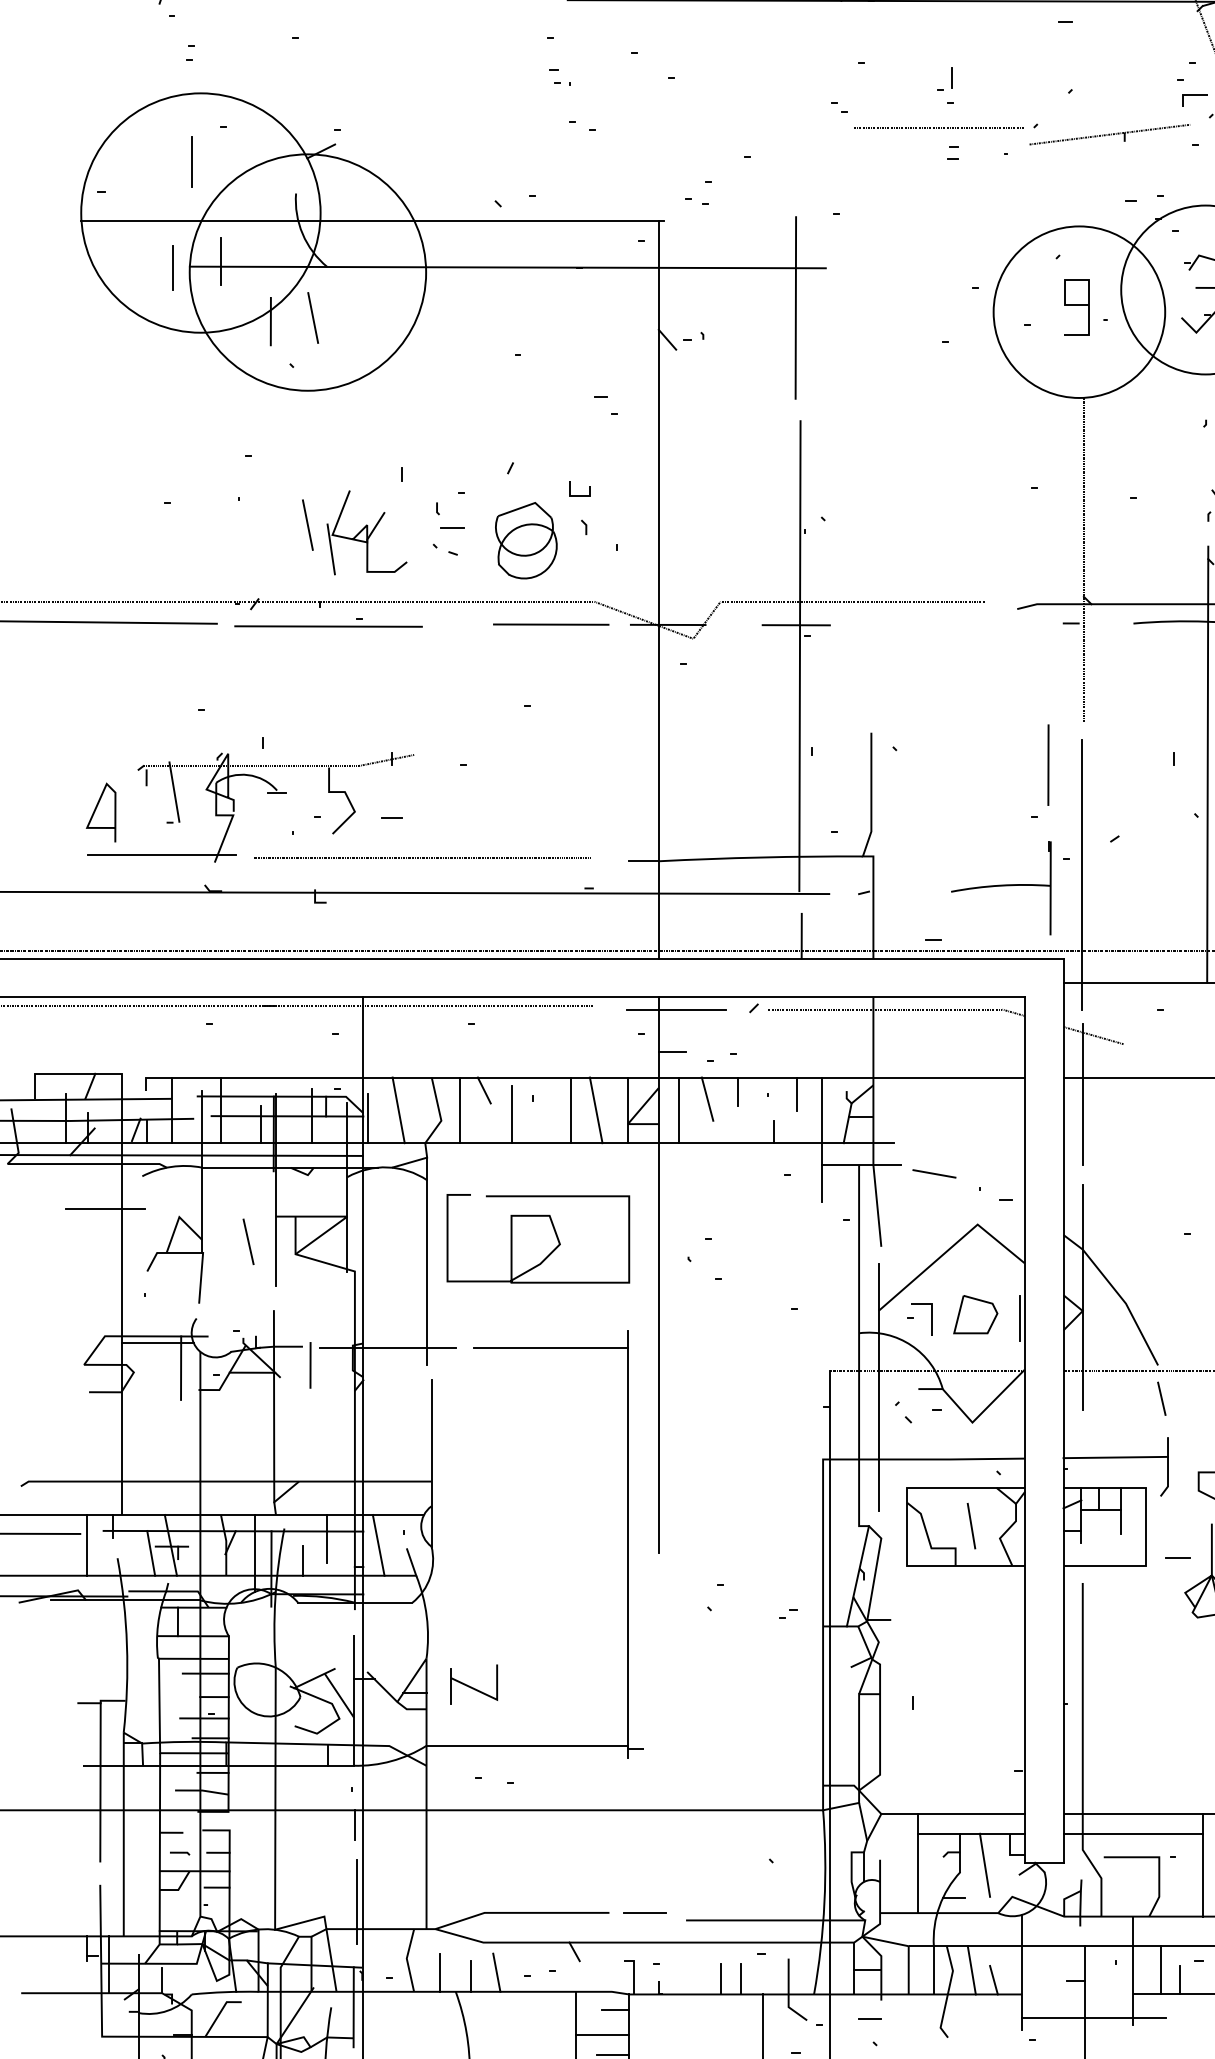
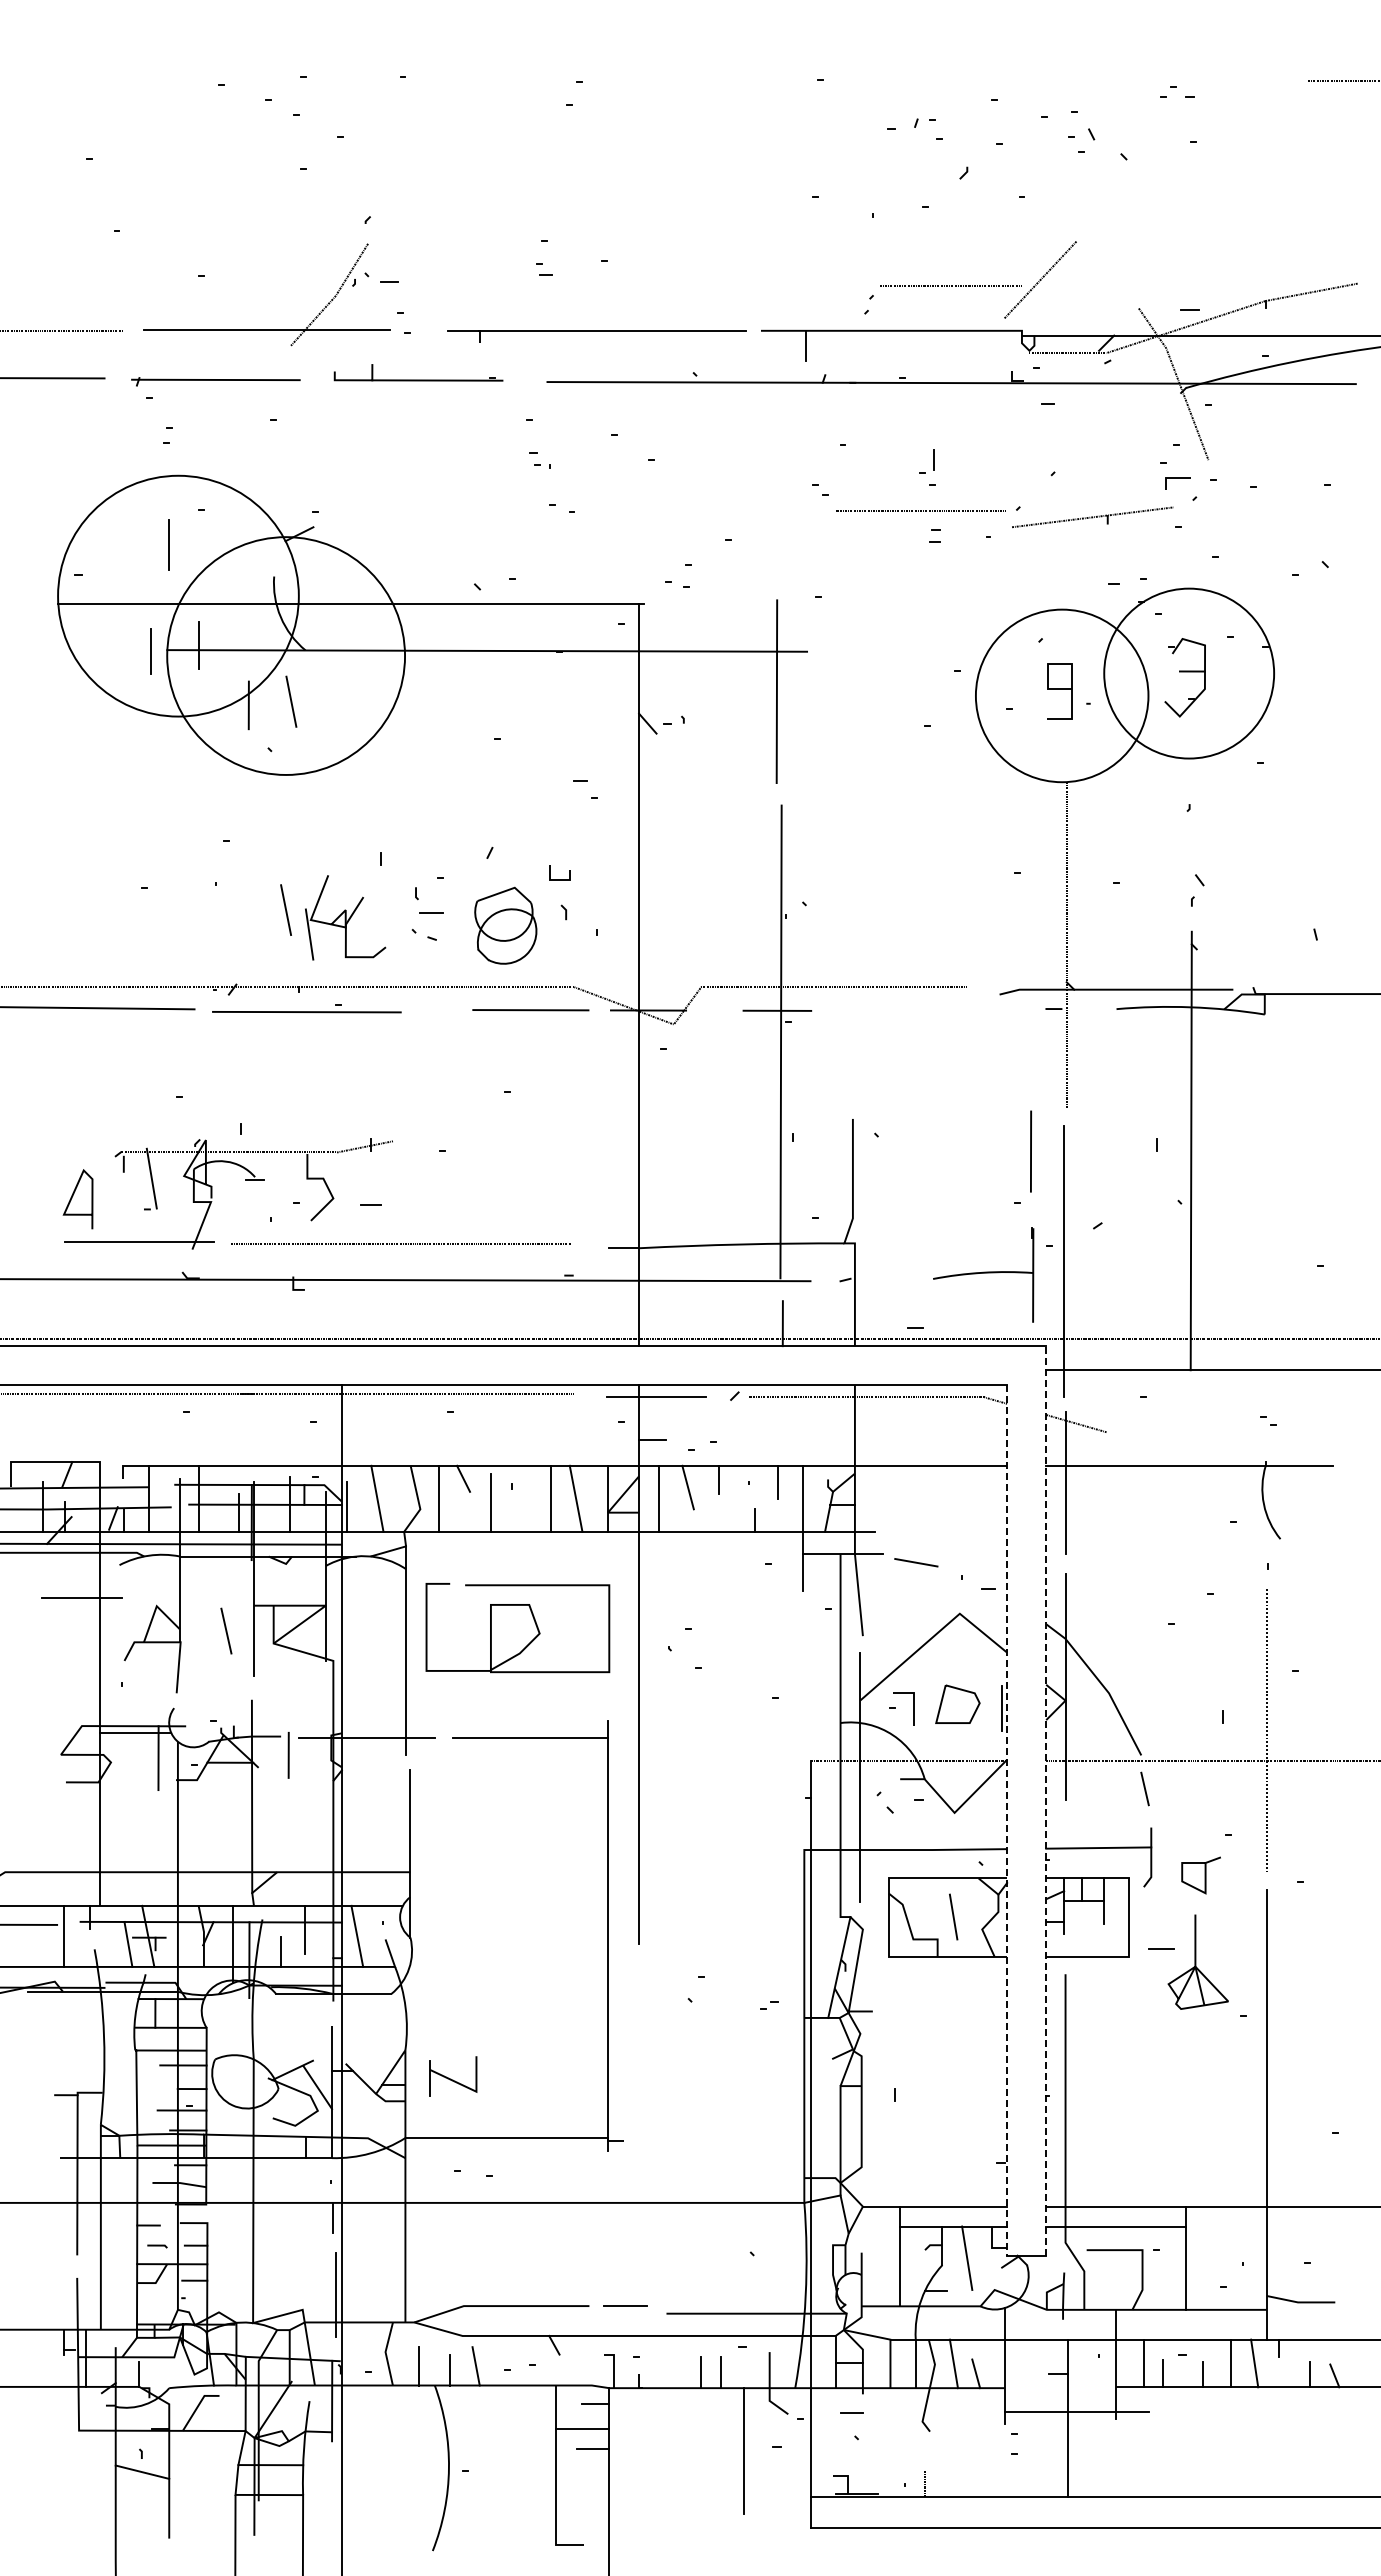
line: (1063, 1410) -> (1046, 1800), solid -> dashed
line: (1025, 1430) -> (1007, 1820), solid -> dashed

